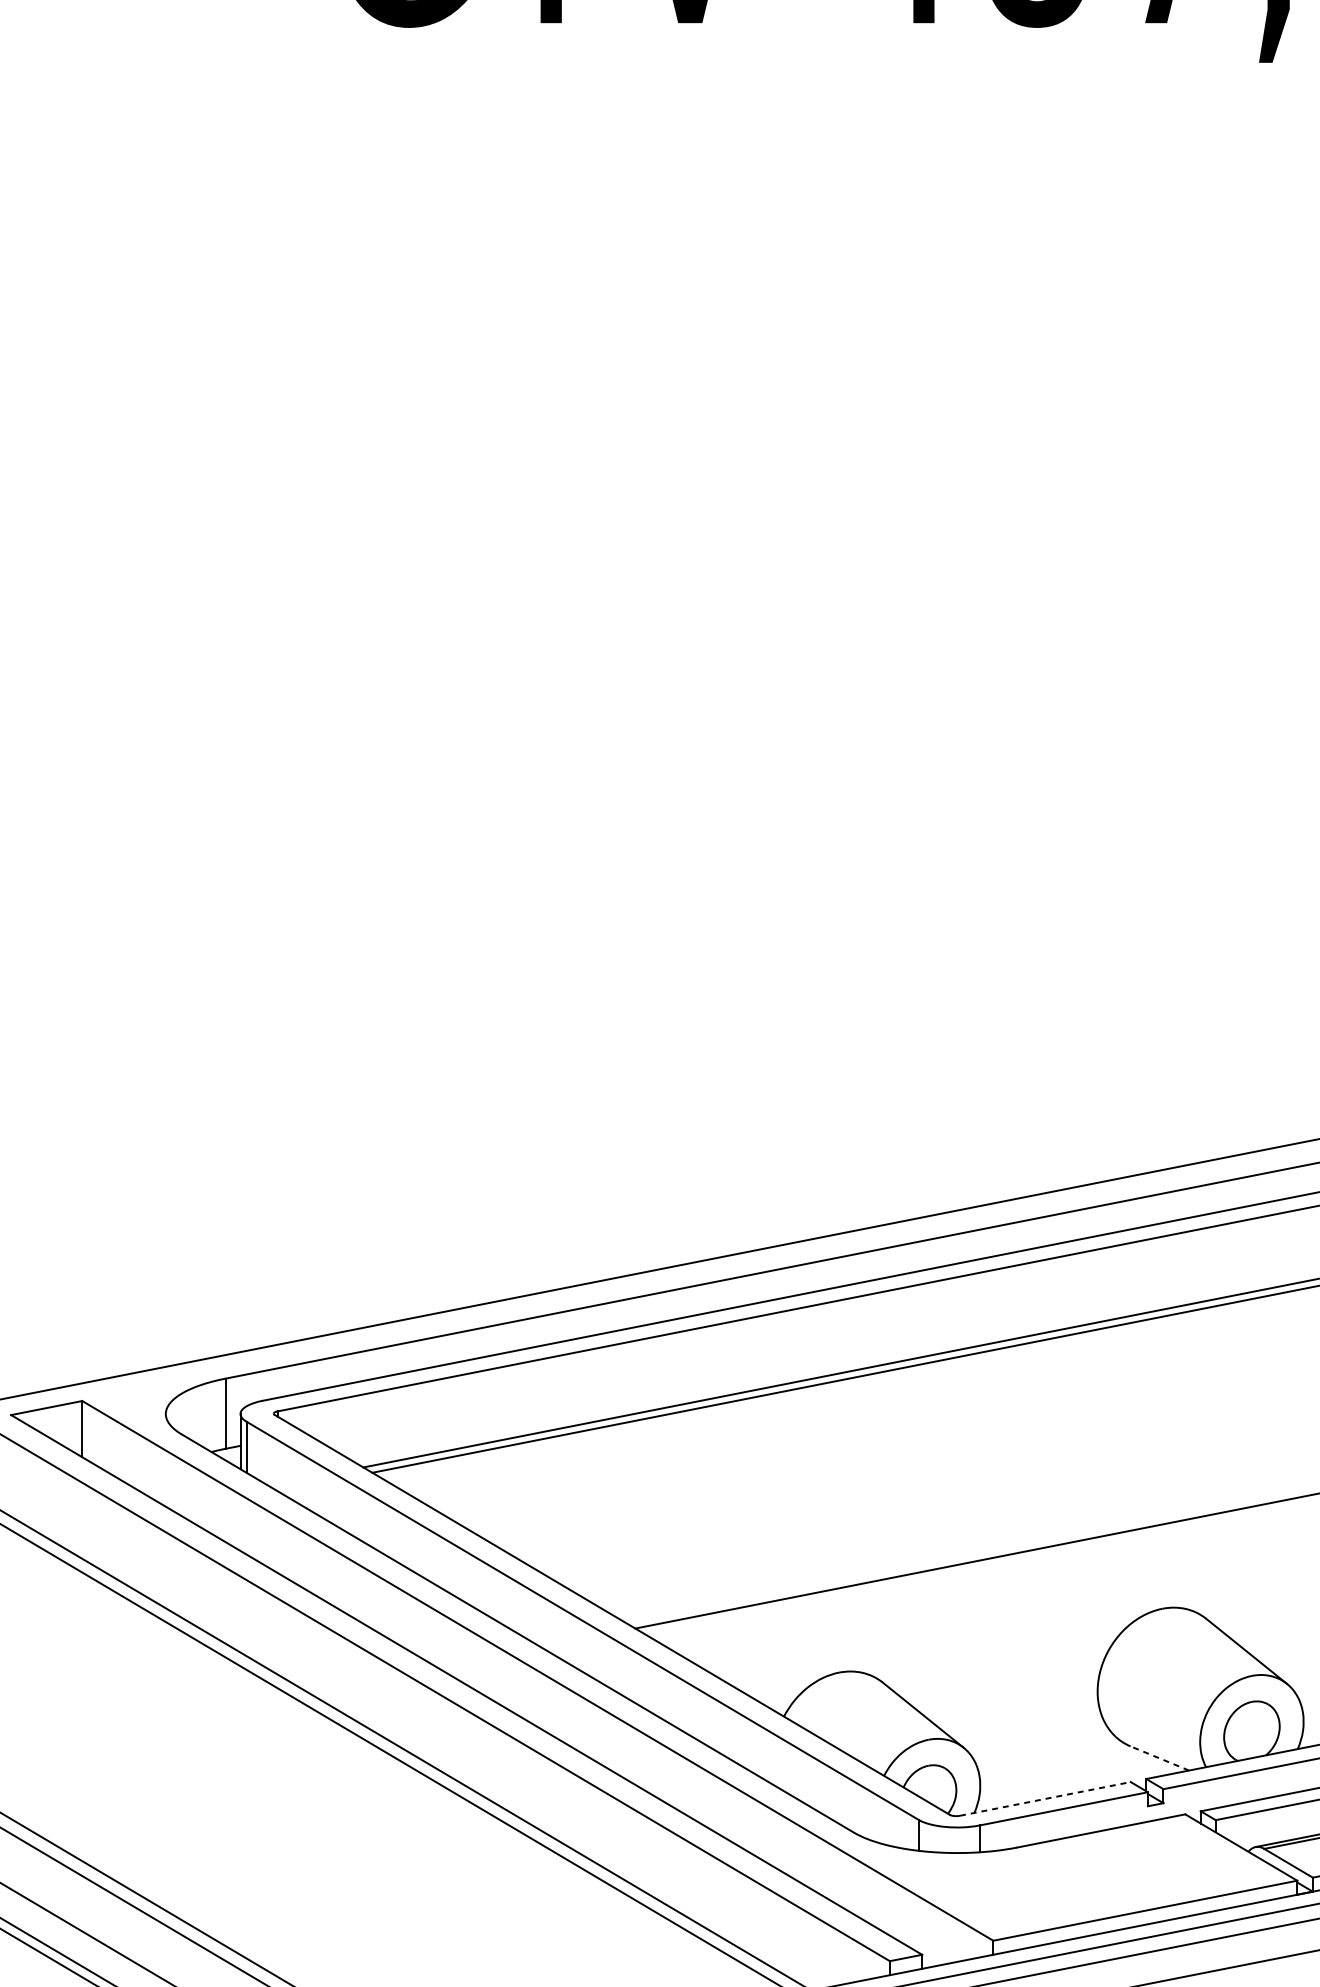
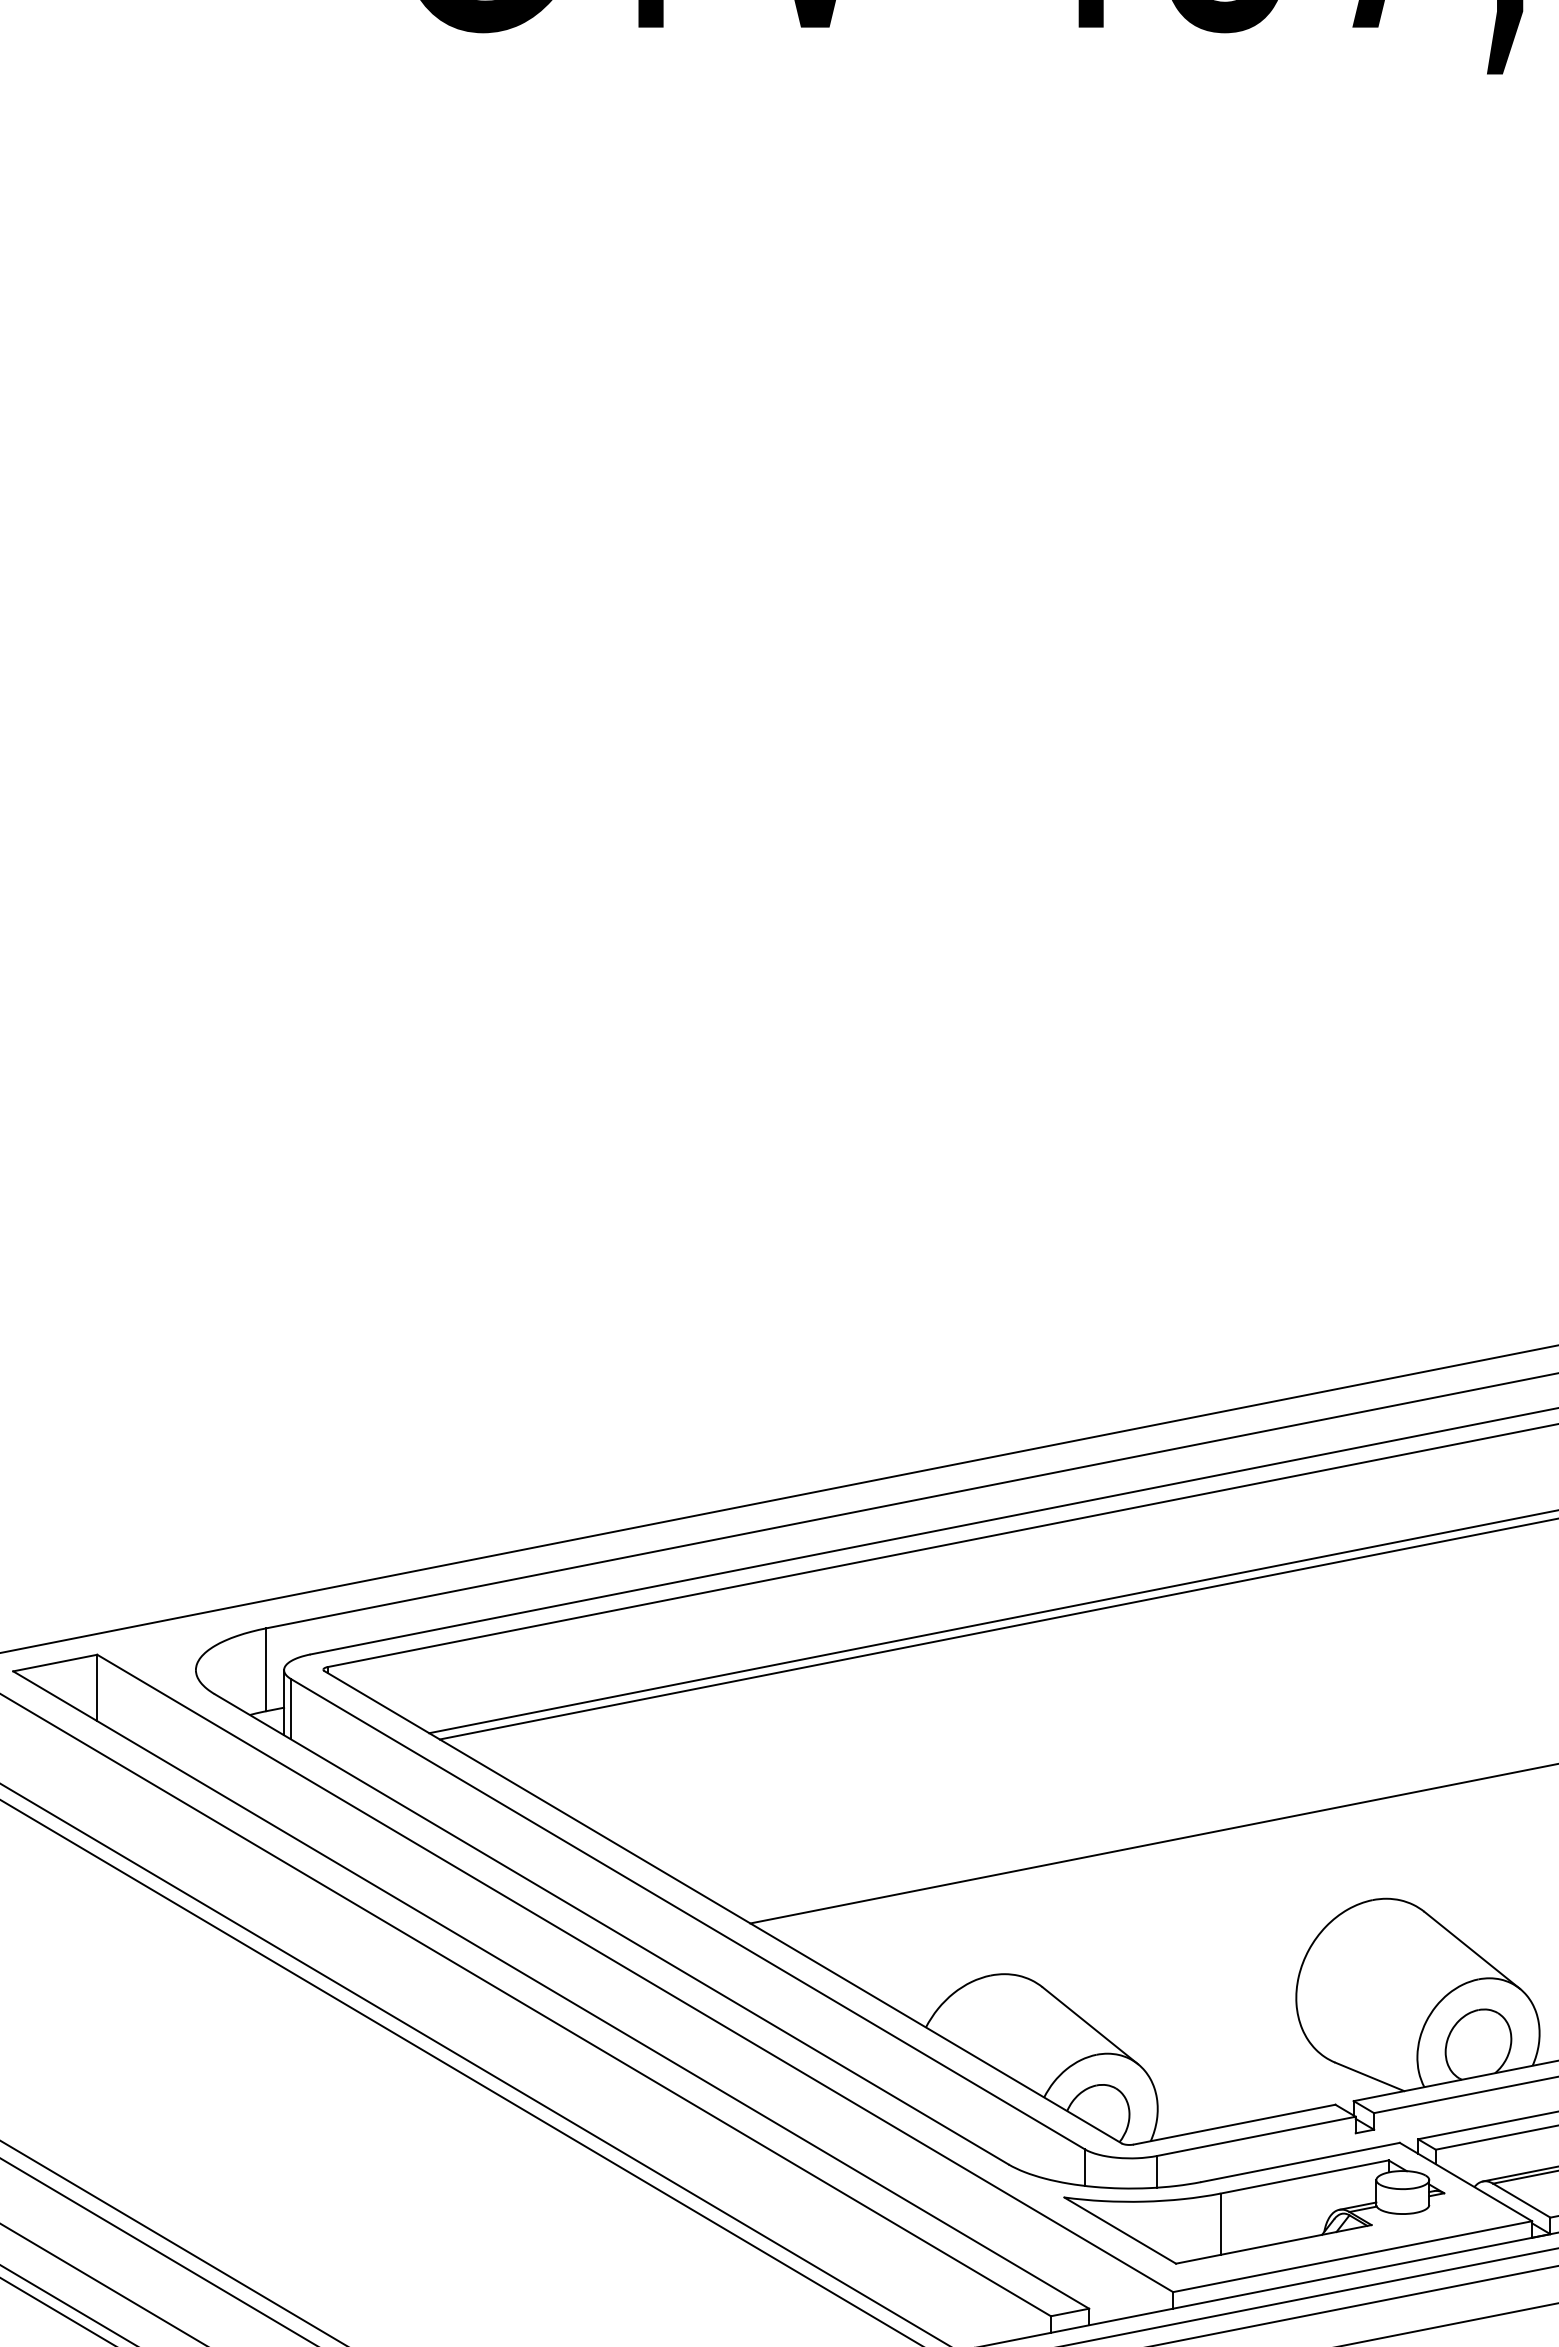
line: (1159, 1758) -> (1369, 2076), dashed -> solid
line: (1045, 1798) -> (1234, 2124), dashed -> solid
part: (1062, 1872) -> (1254, 2211), added

